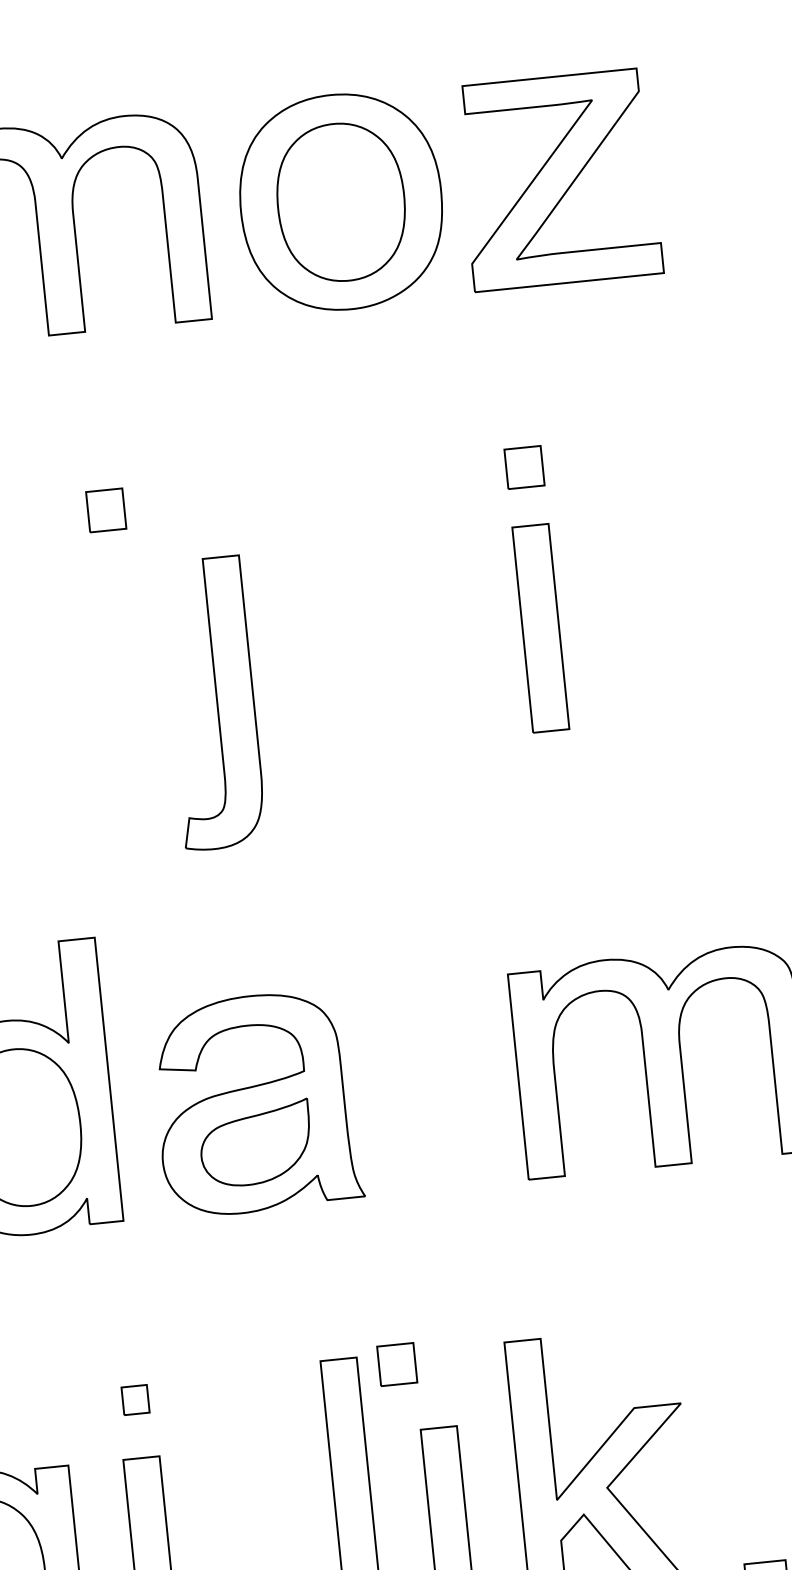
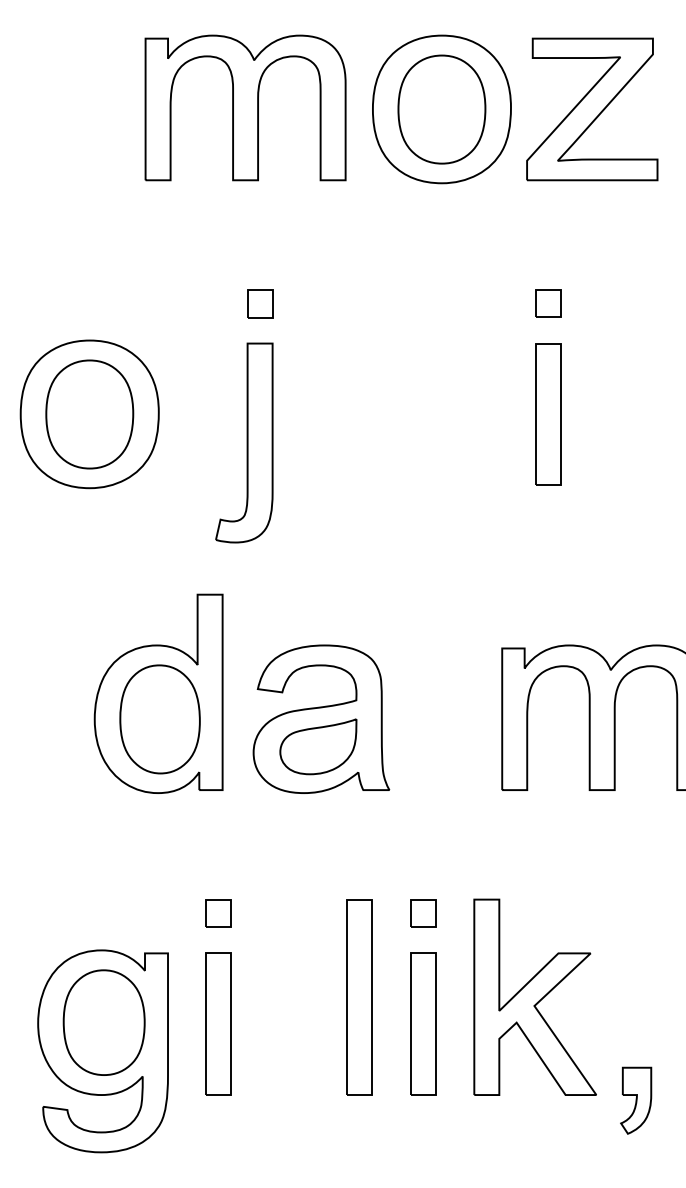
part: (212, 702) -> (244, 442), moved
part: (397, 1364) -> (423, 913), moved
part: (135, 1400) -> (218, 913), size x1.43

